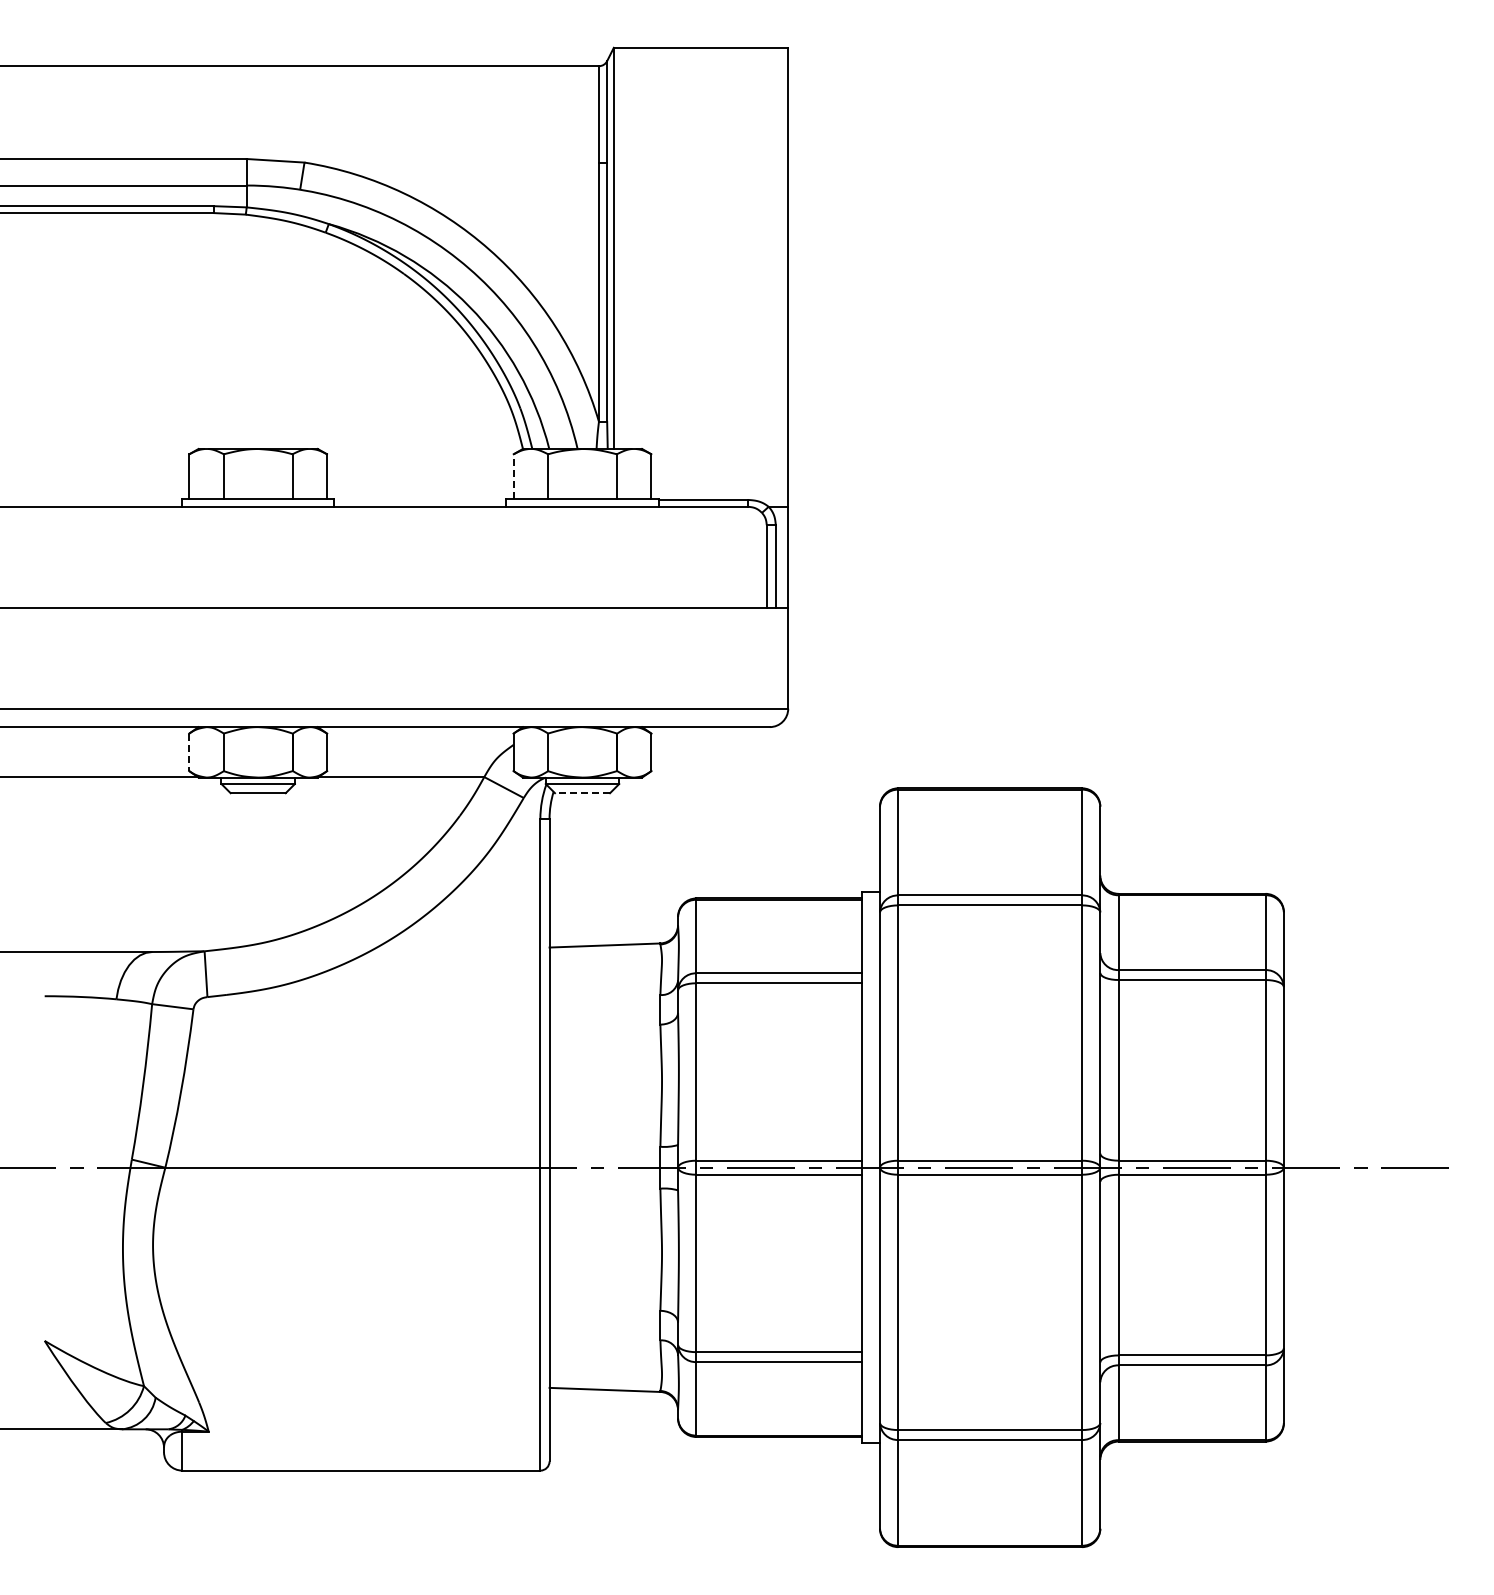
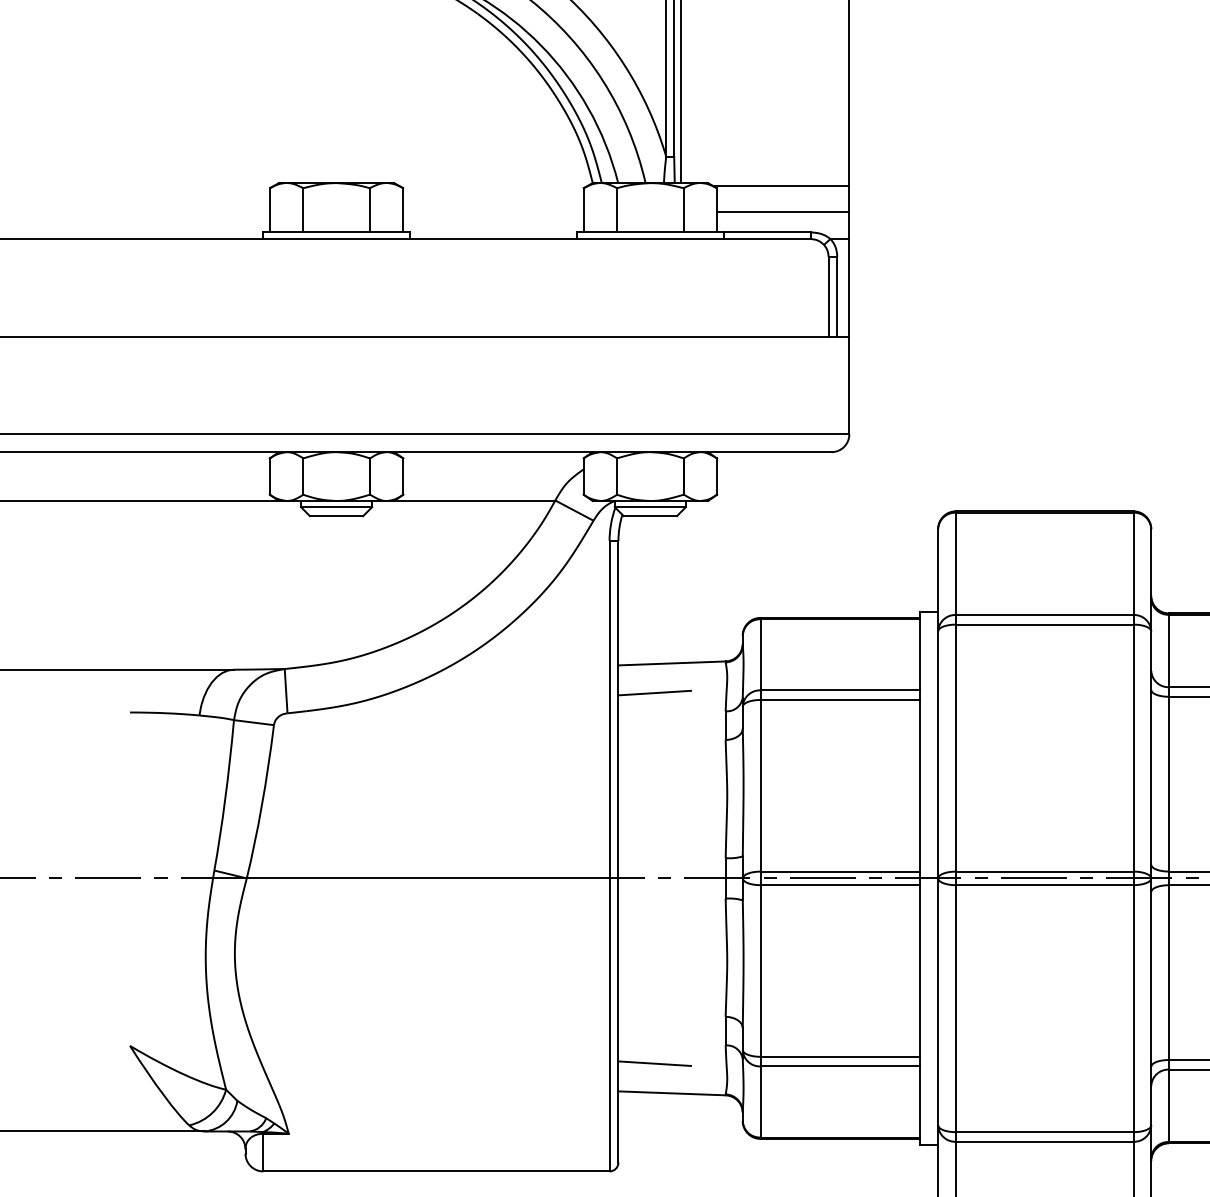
line: (717, 451) -> (780, 185), added
line: (513, 476) -> (583, 209), dashed -> solid
line: (719, 479) -> (782, 212), added
line: (189, 752) -> (270, 476), dashed -> solid
line: (582, 793) -> (650, 516), dashed -> solid
line: (586, 975) -> (654, 692), added
line: (586, 1358) -> (654, 1062), added

